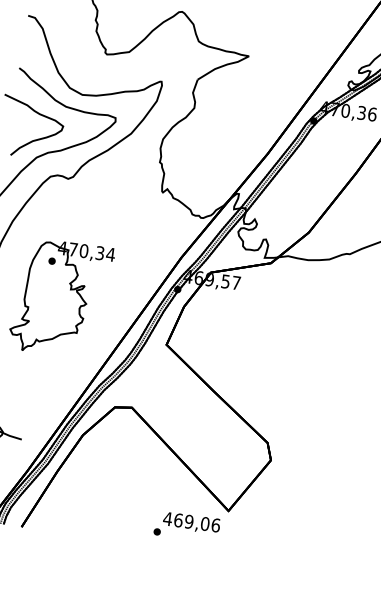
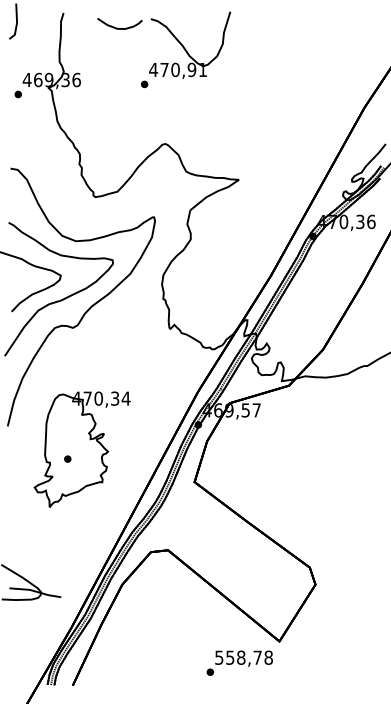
part: (51, 260) -> (67, 458), moved
text: (191, 521) -> (243, 657), 469,06 -> 558,78

